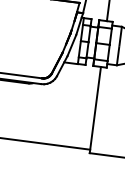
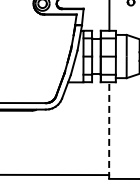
line: (95, 110) -> (109, 130), solid -> dashed

